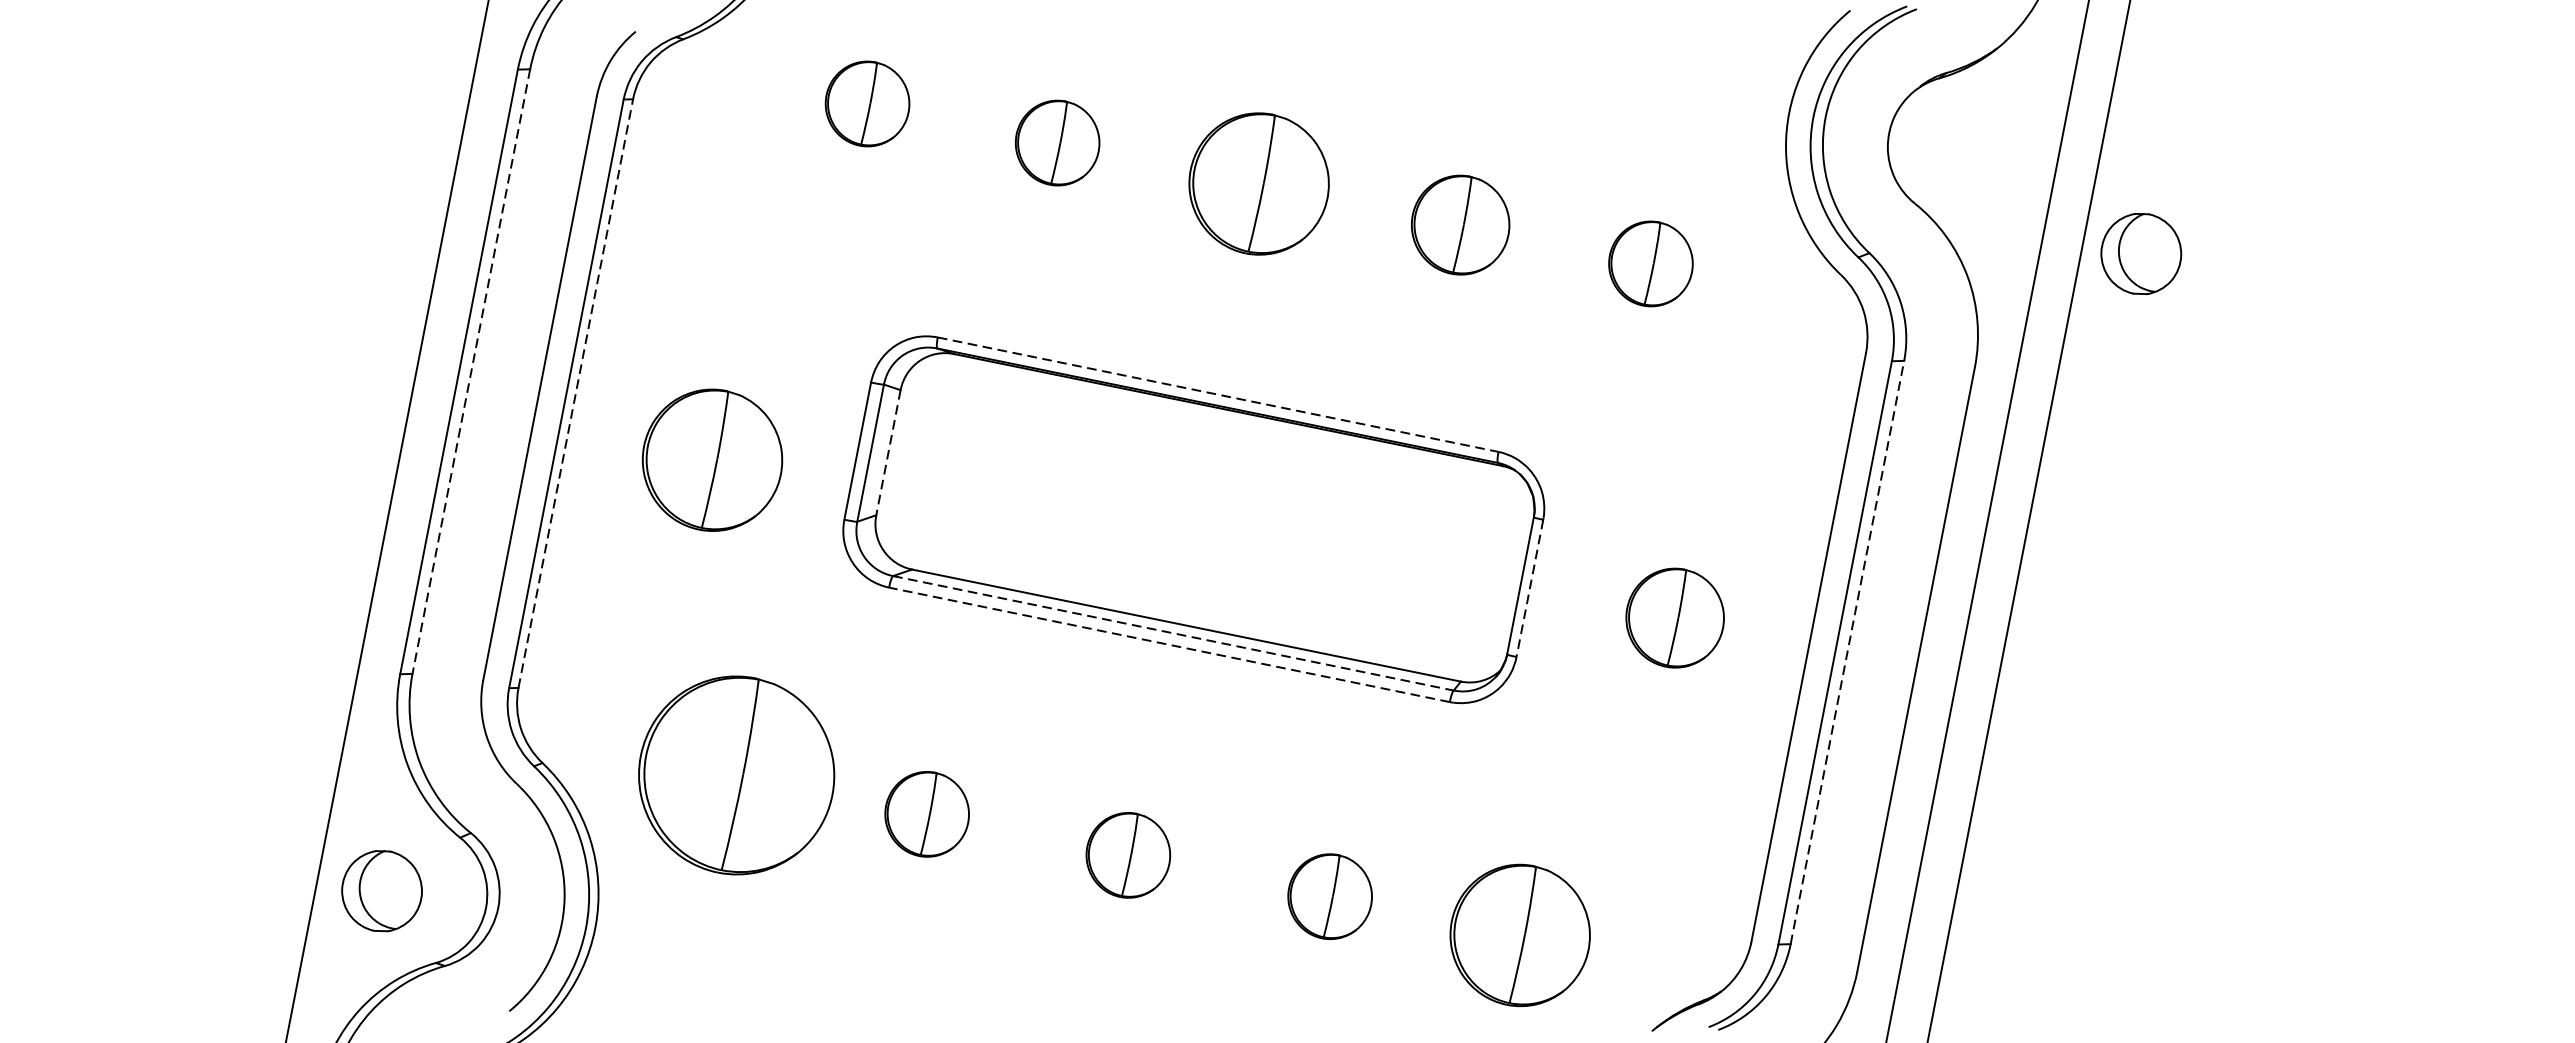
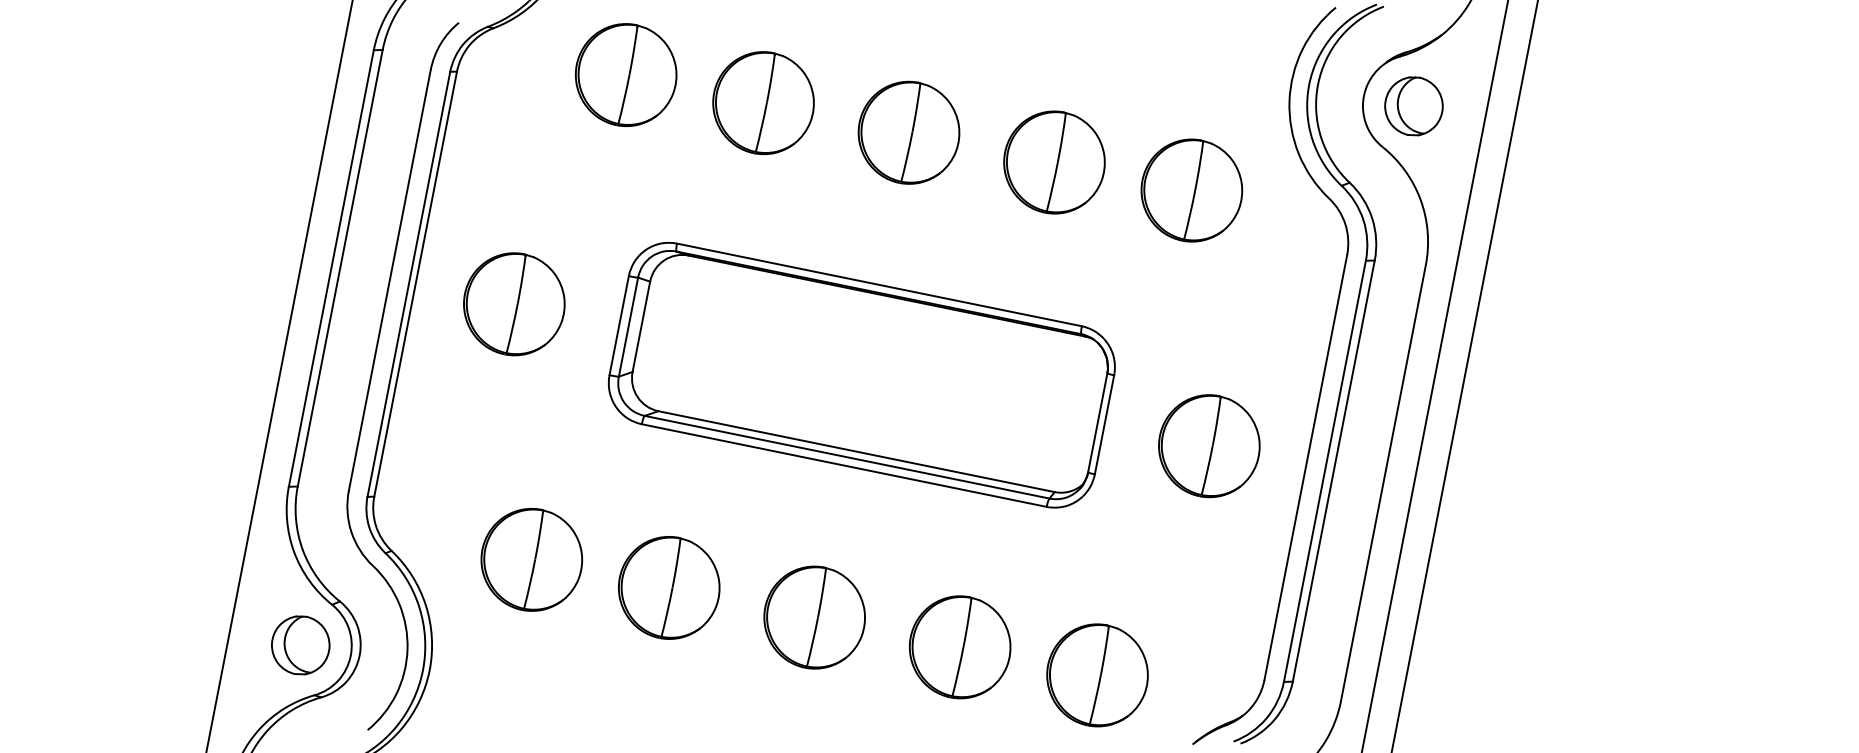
part: (867, 103) -> (626, 74), size x1.67
part: (1057, 143) -> (763, 103), size x1.67
part: (1460, 225) -> (1054, 162), size x1.43
part: (2140, 254) -> (1413, 106), moved
part: (1650, 263) -> (1191, 190), size x1.67
line: (471, 371) -> (340, 268), dashed -> solid
line: (575, 394) -> (415, 284), dashed -> solid
line: (1218, 394) -> (879, 284), dashed -> solid
line: (888, 453) -> (641, 327), dashed -> solid
part: (712, 460) -> (514, 304), moved
line: (1529, 589) -> (1104, 425), dashed -> solid
part: (1675, 618) -> (1209, 446), size x1.43
line: (1173, 633) -> (847, 457), dashed -> solid
line: (1169, 644) -> (844, 465), dashed -> solid
line: (1847, 653) -> (1333, 471), dashed -> solid
part: (736, 774) -> (531, 559), size x0.71
part: (927, 813) -> (669, 587), size x1.67
part: (1128, 855) -> (814, 617), size x1.67
part: (381, 891) -> (300, 645), moved
part: (1330, 896) -> (960, 647), size x1.67

